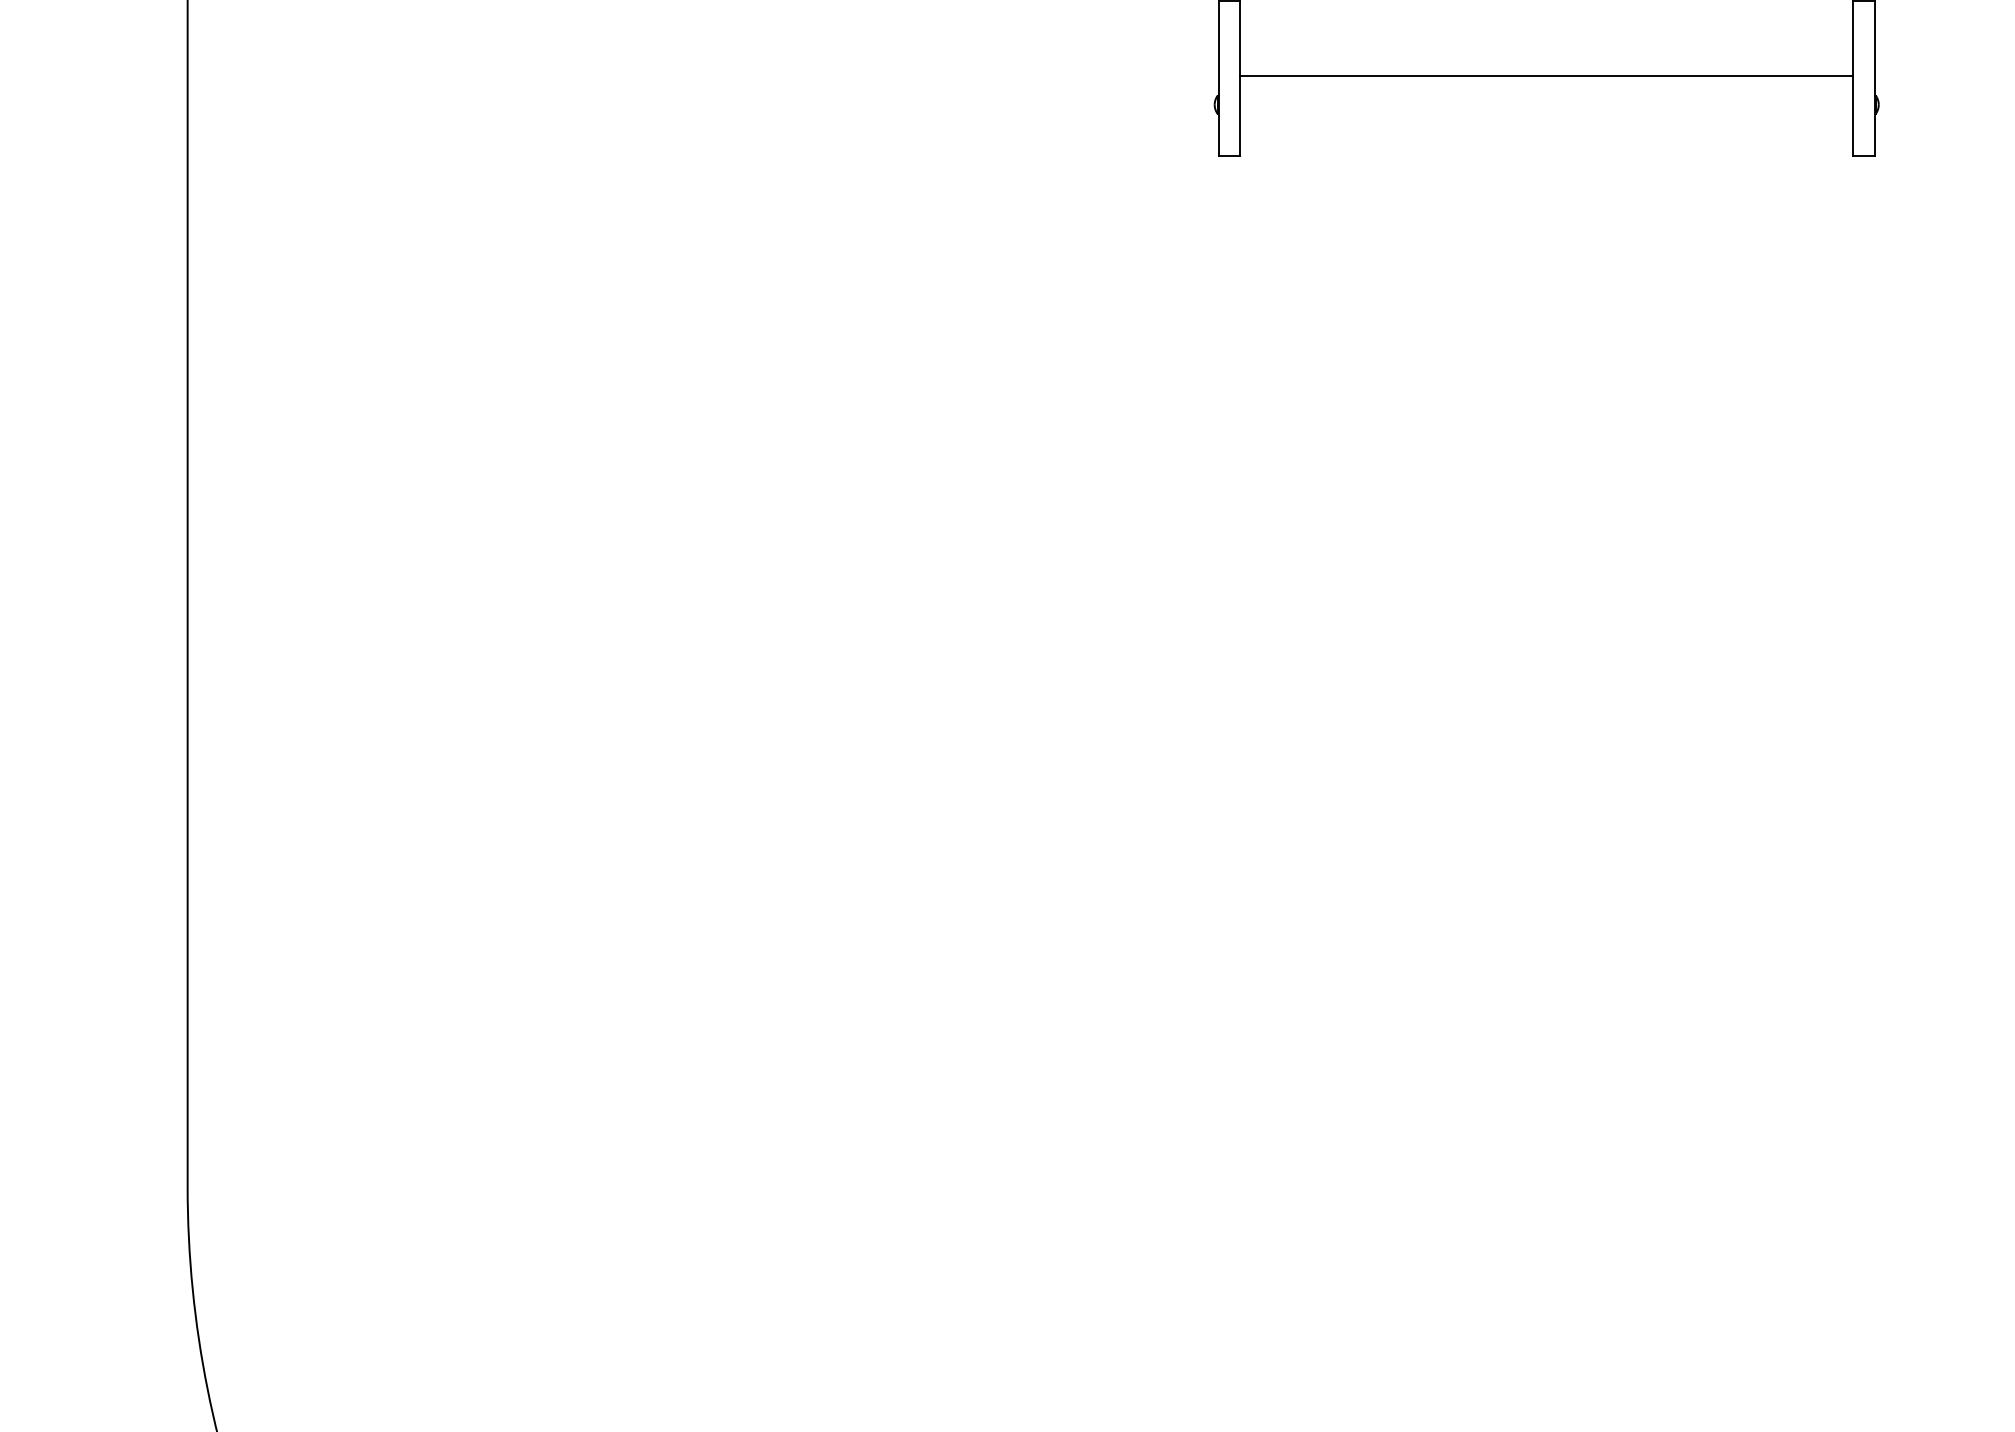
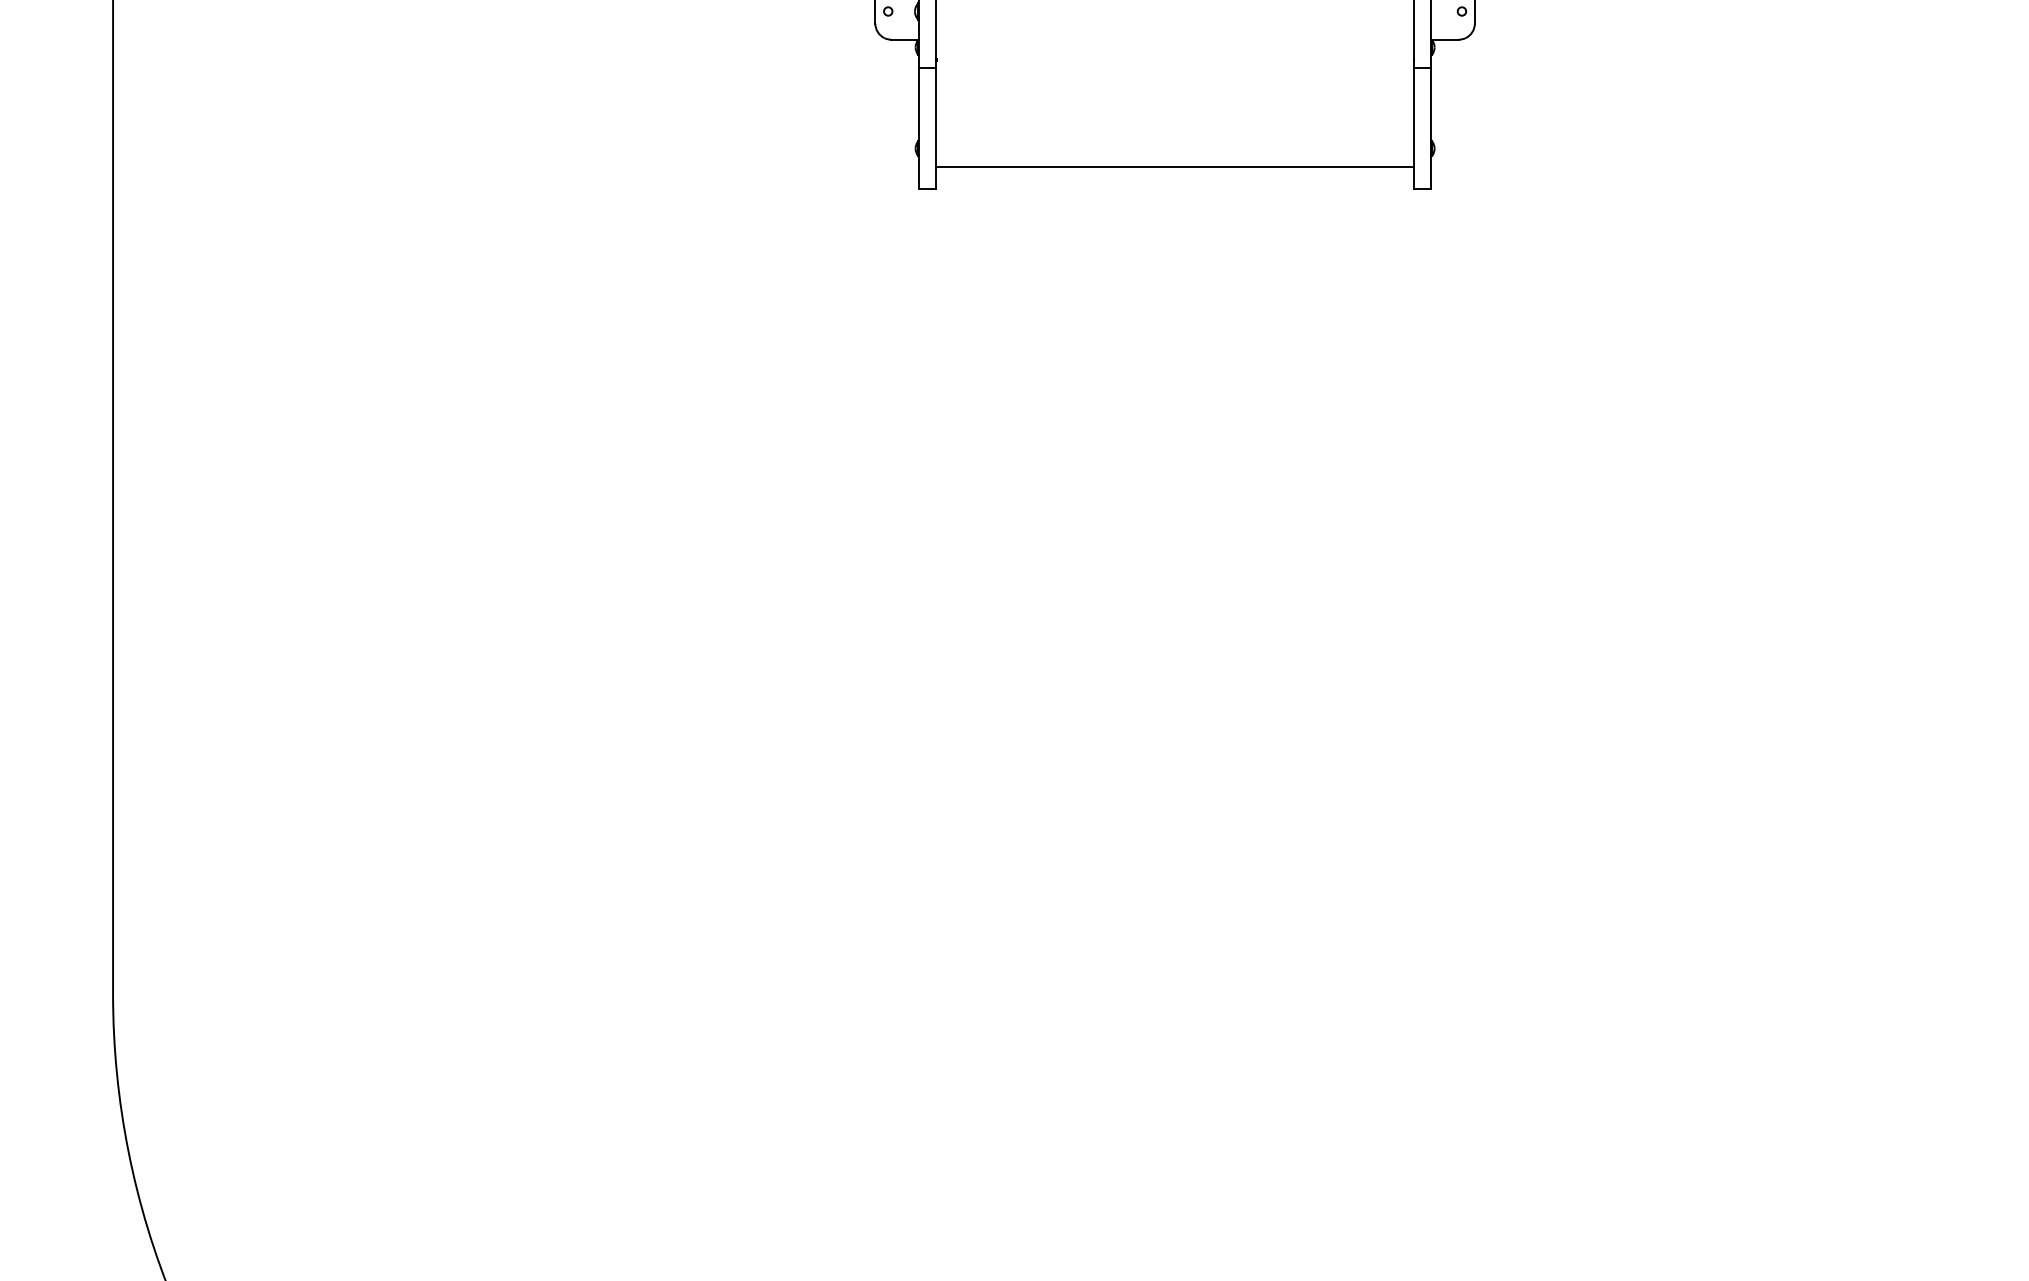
line: (1545, 76) -> (1174, 167), moved

